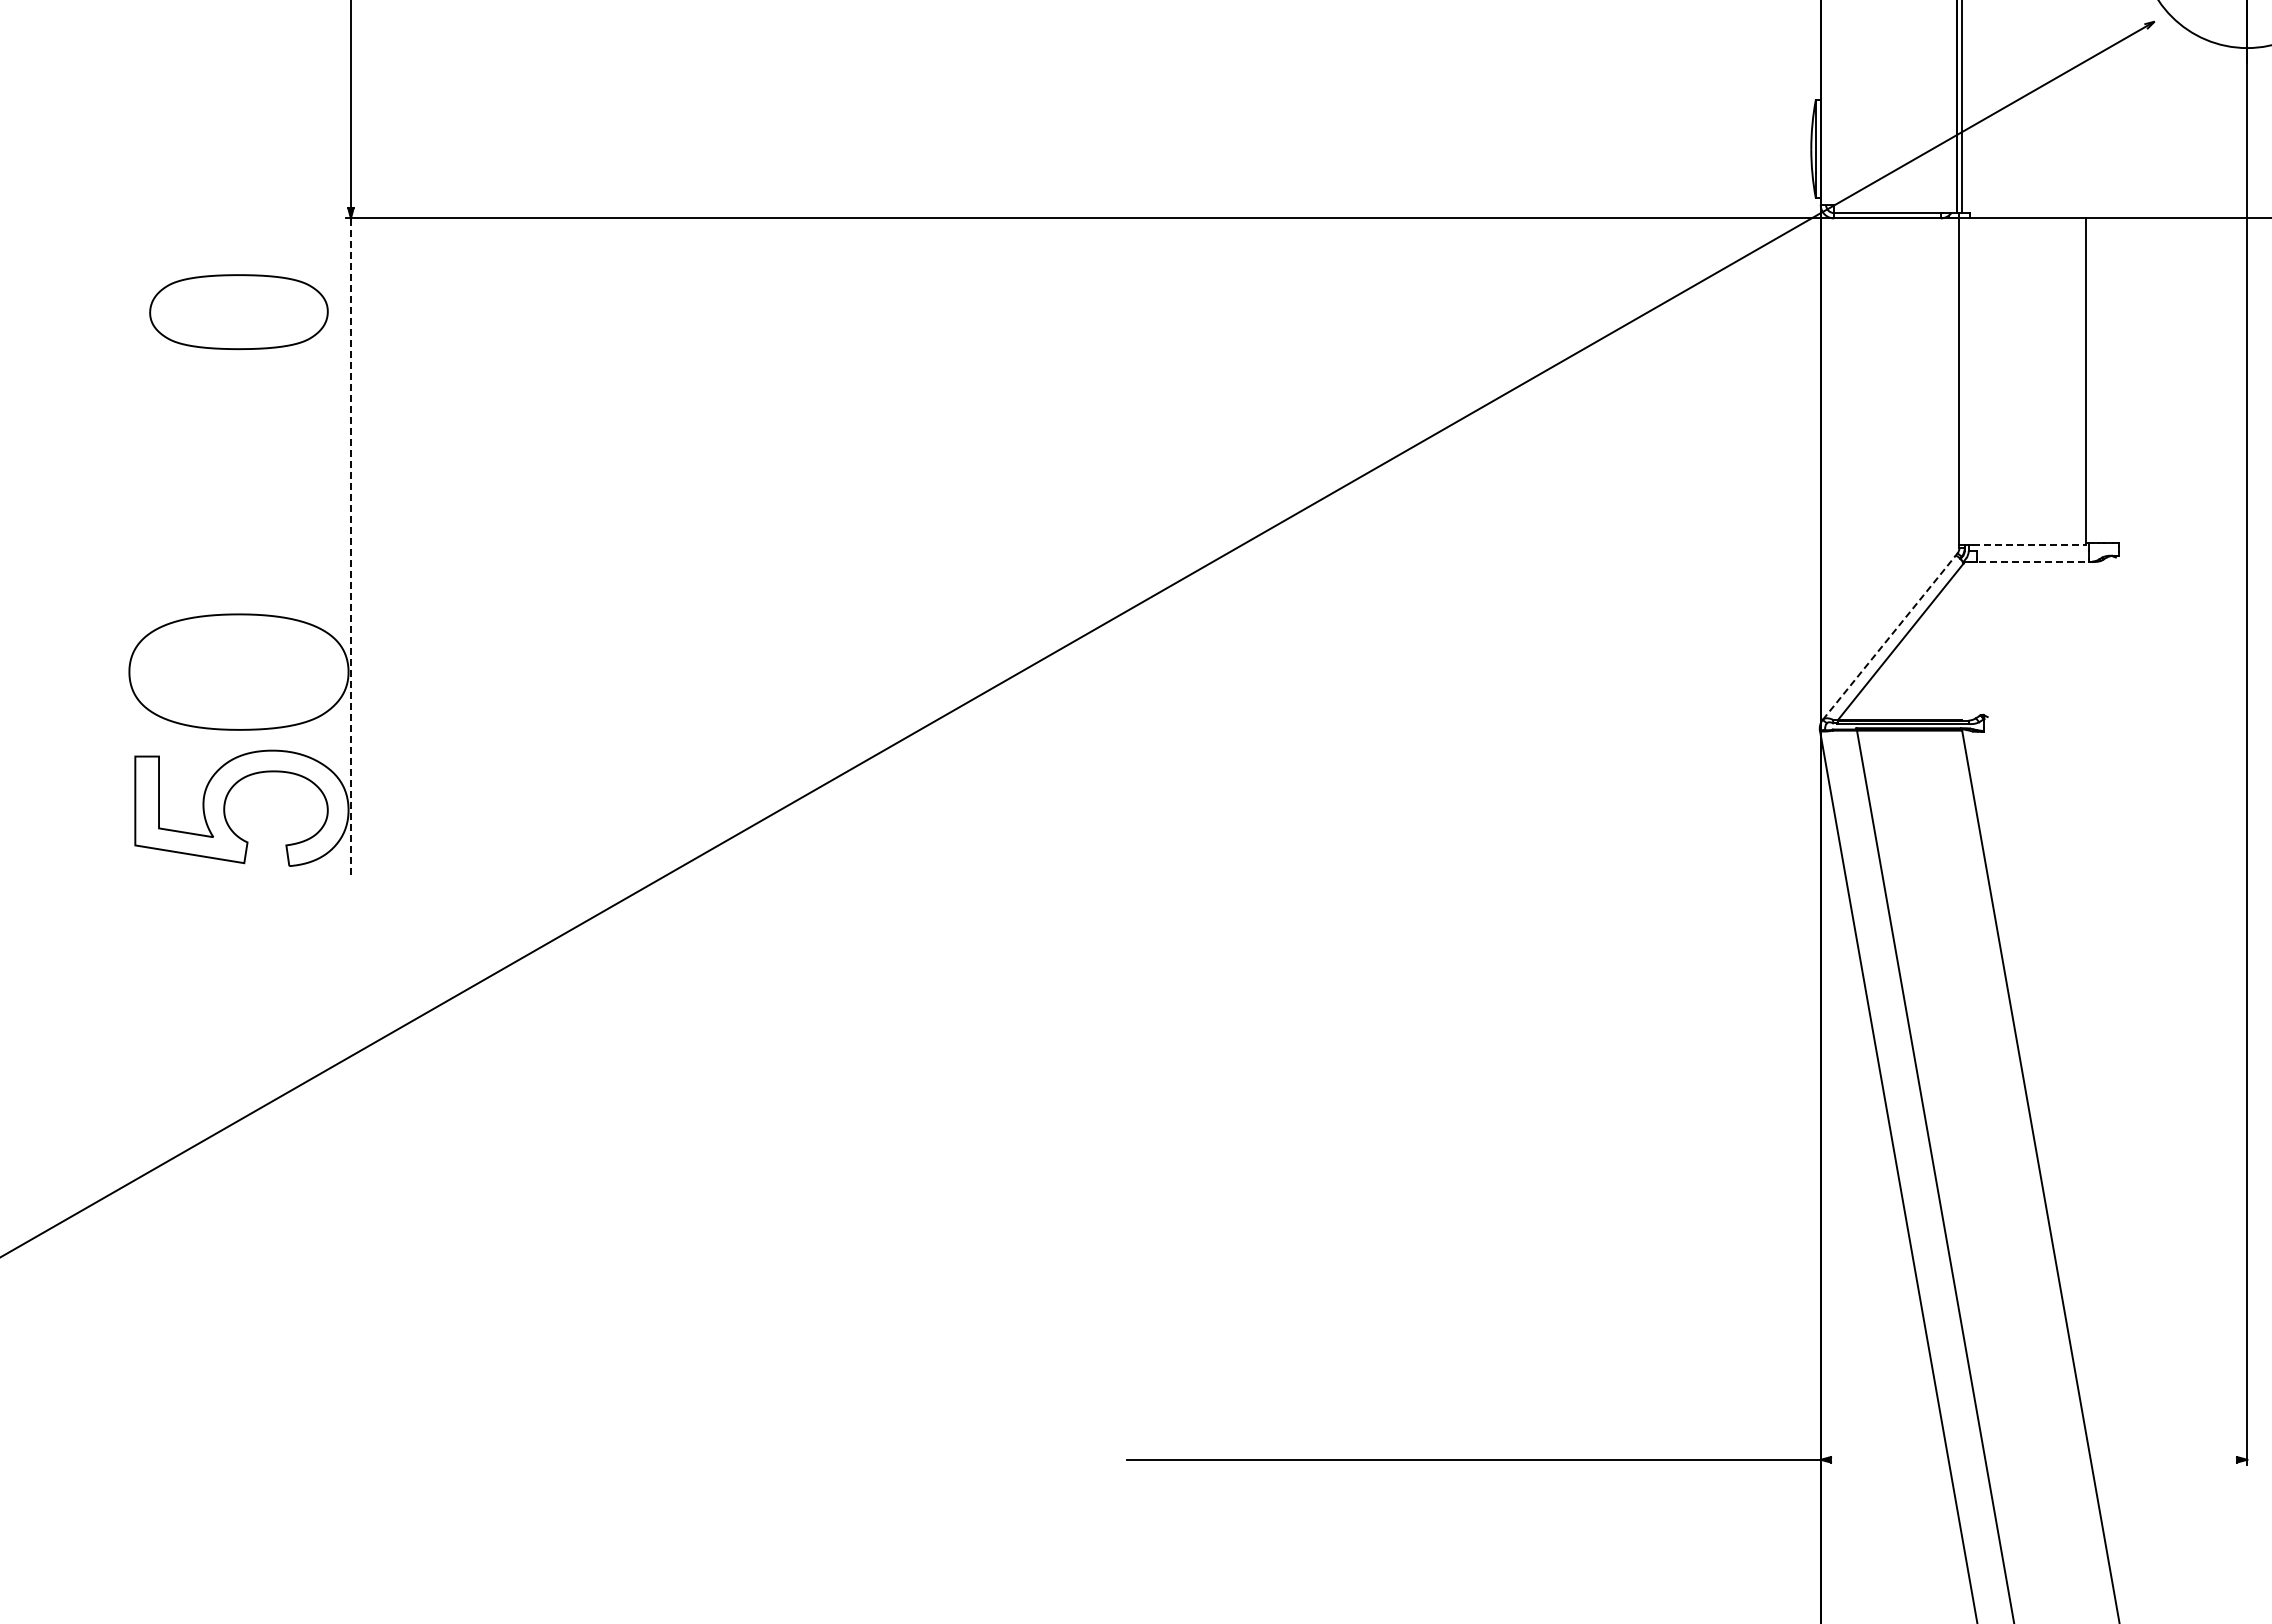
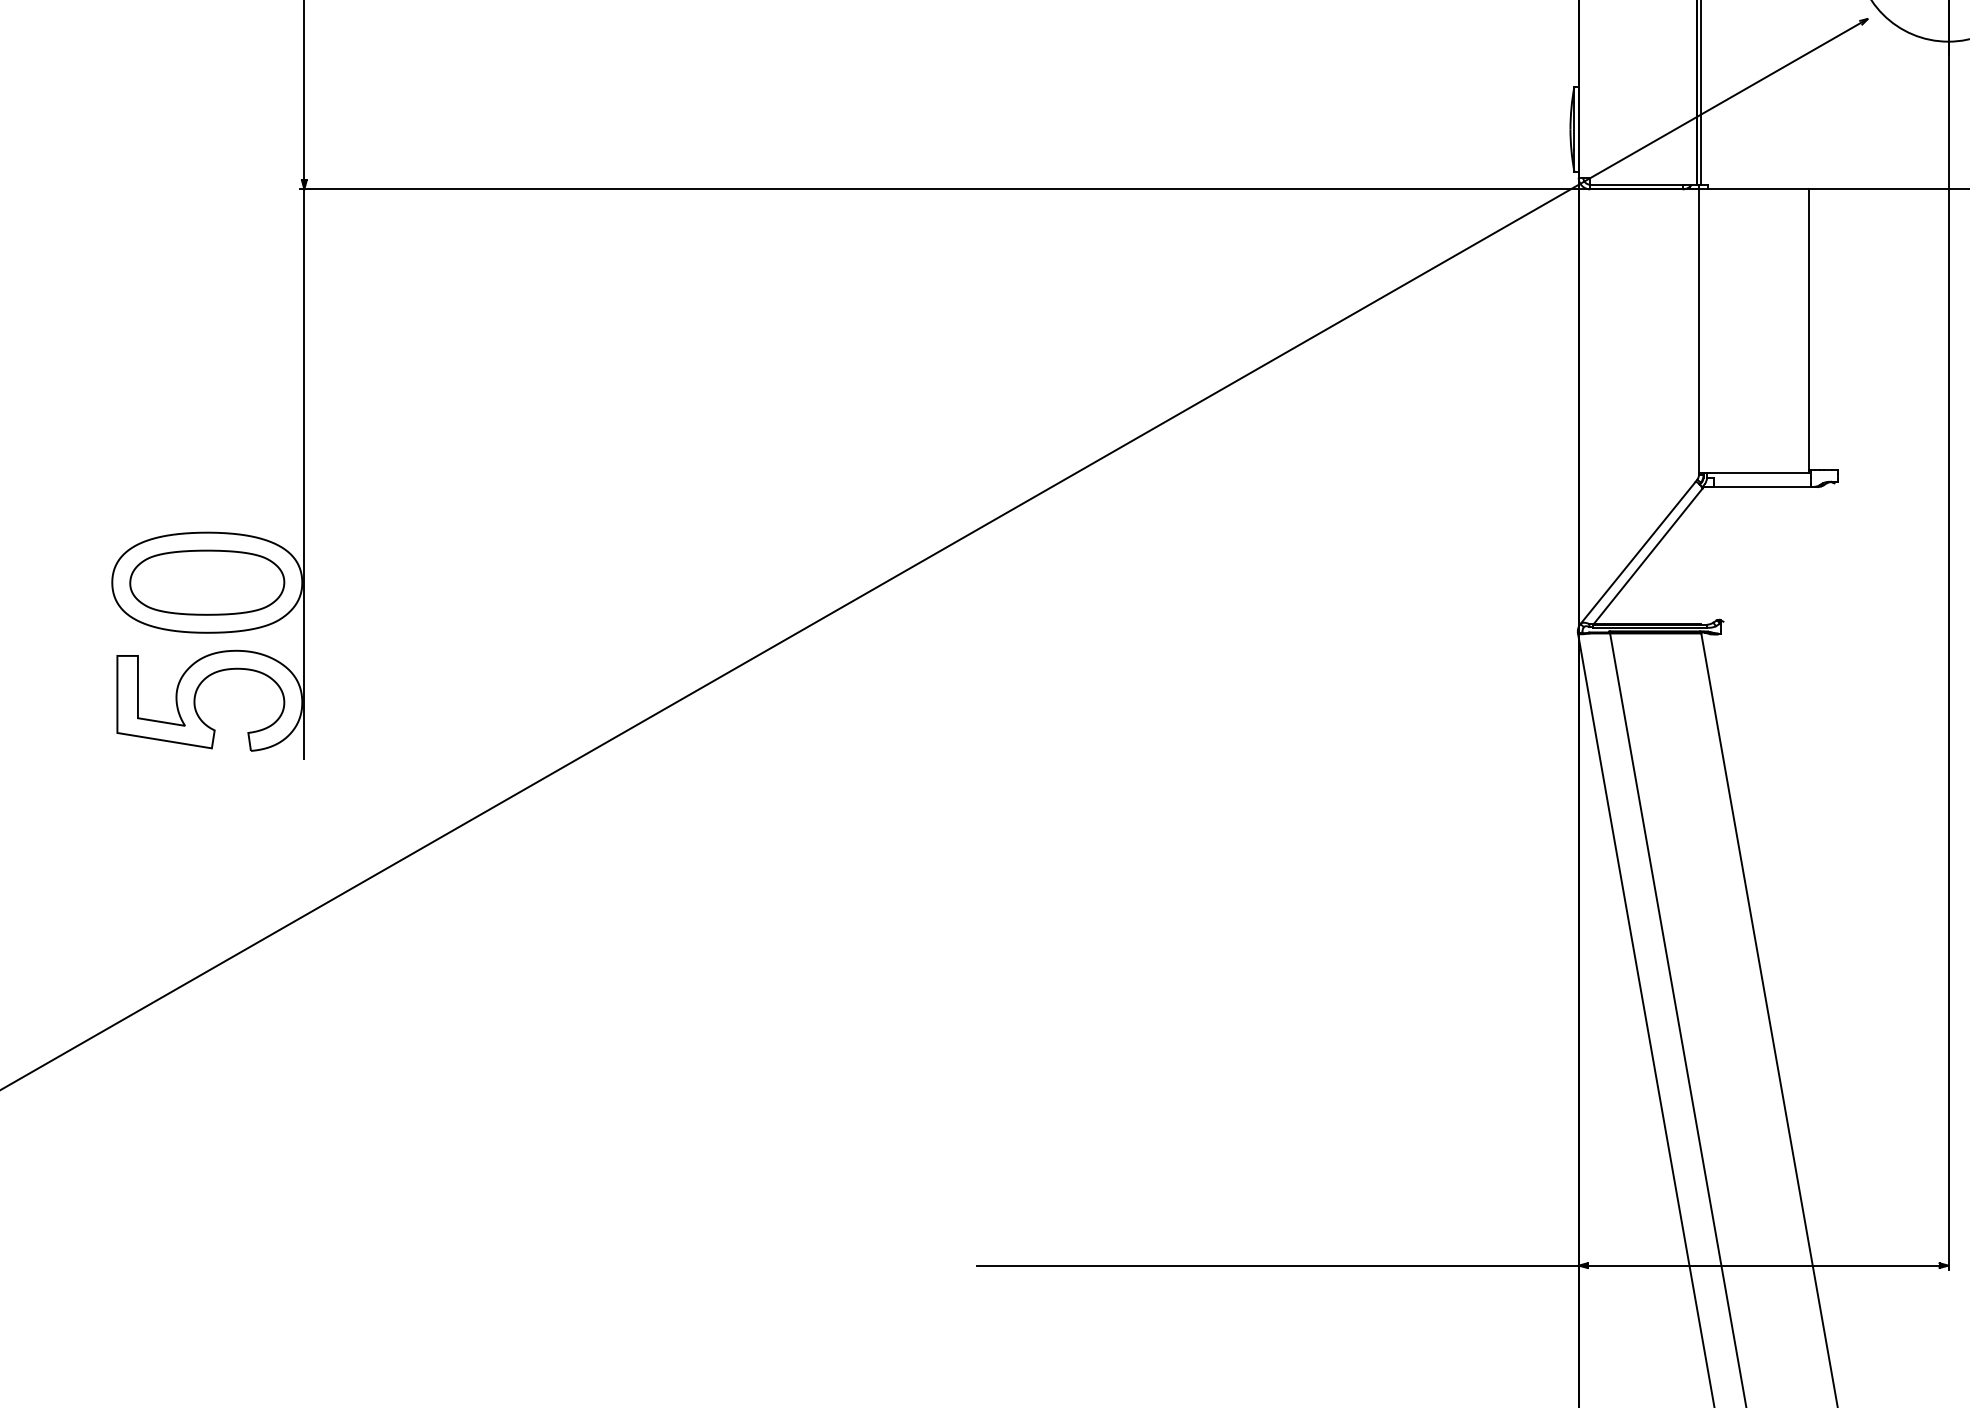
part: (238, 312) -> (206, 583), moved
line: (2029, 545) -> (1759, 472), dashed -> solid
line: (350, 546) -> (303, 473), dashed -> solid
line: (2030, 561) -> (1760, 486), dashed -> solid
line: (1889, 637) -> (1638, 552), dashed -> solid
line: (2033, 1459) -> (1763, 1265), added

